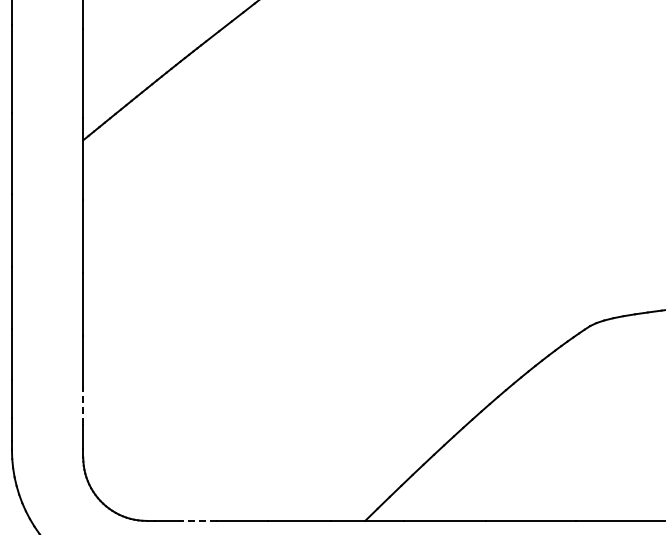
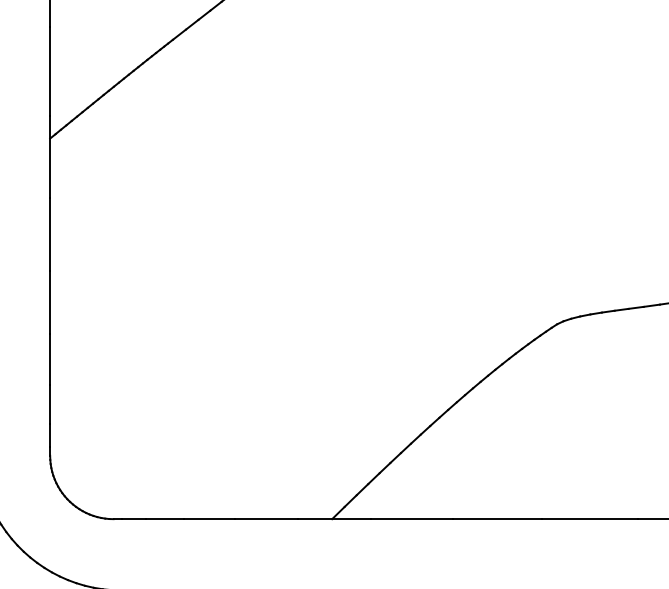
line: (83, 405) -> (50, 403), dashed -> solid
line: (197, 521) -> (164, 519), dashed -> solid

